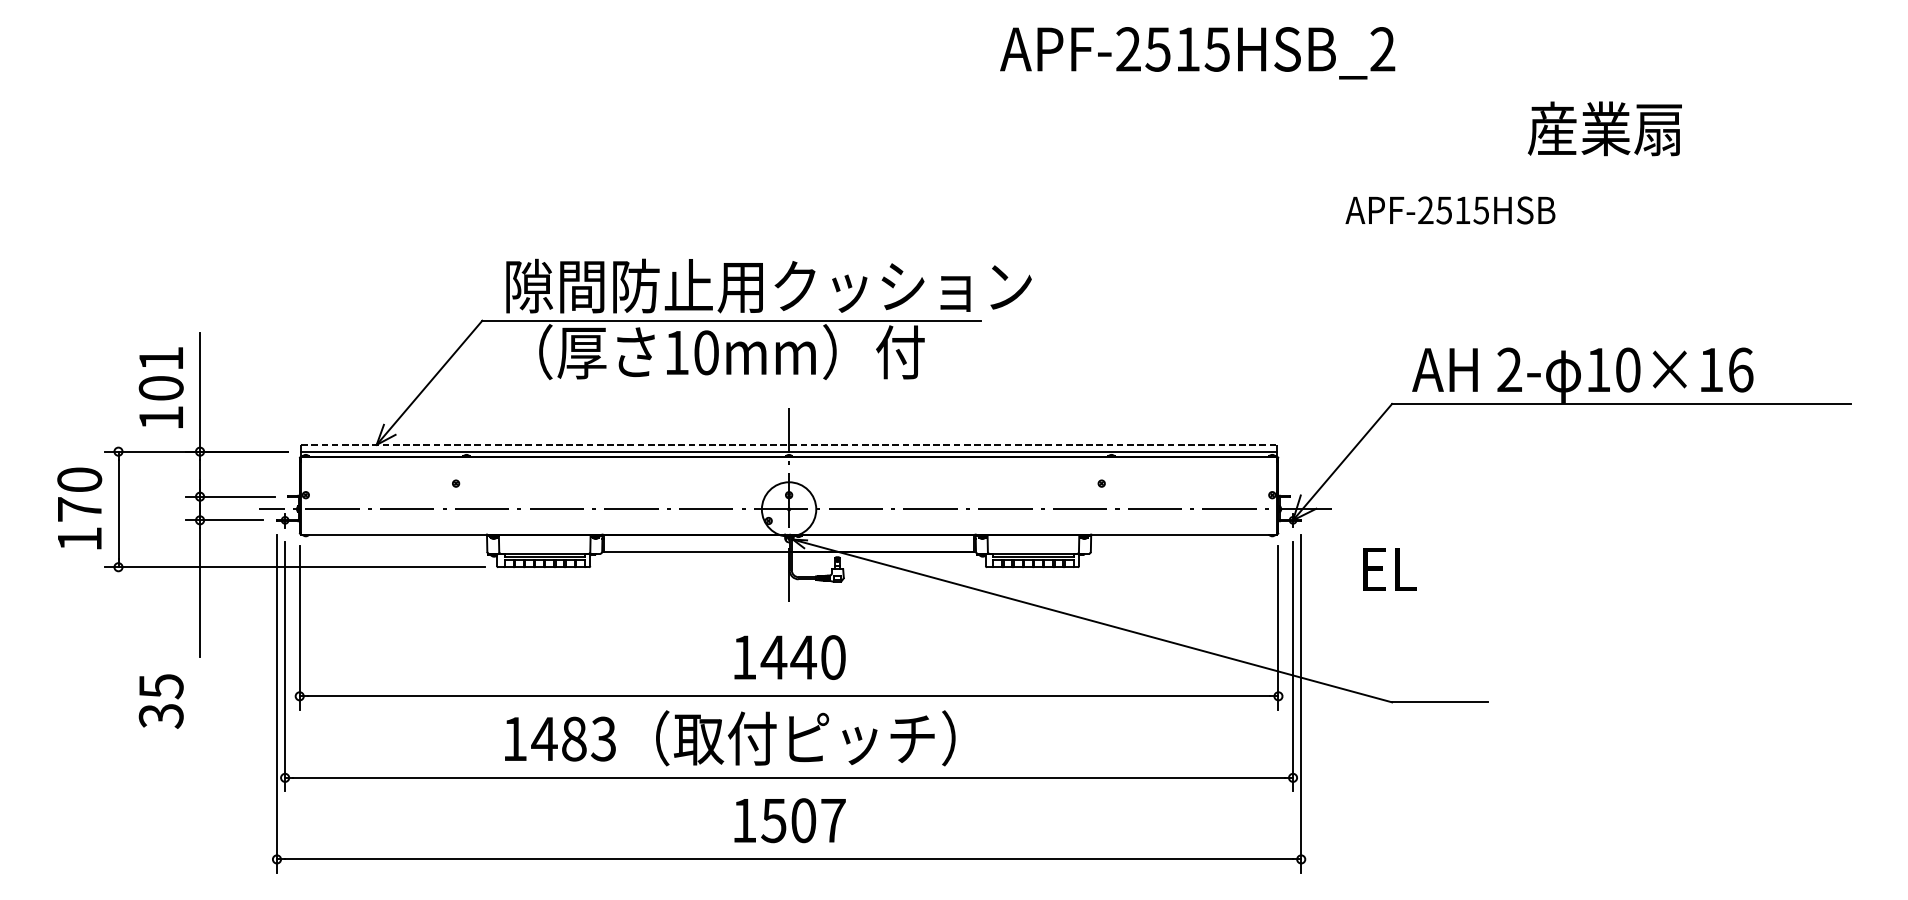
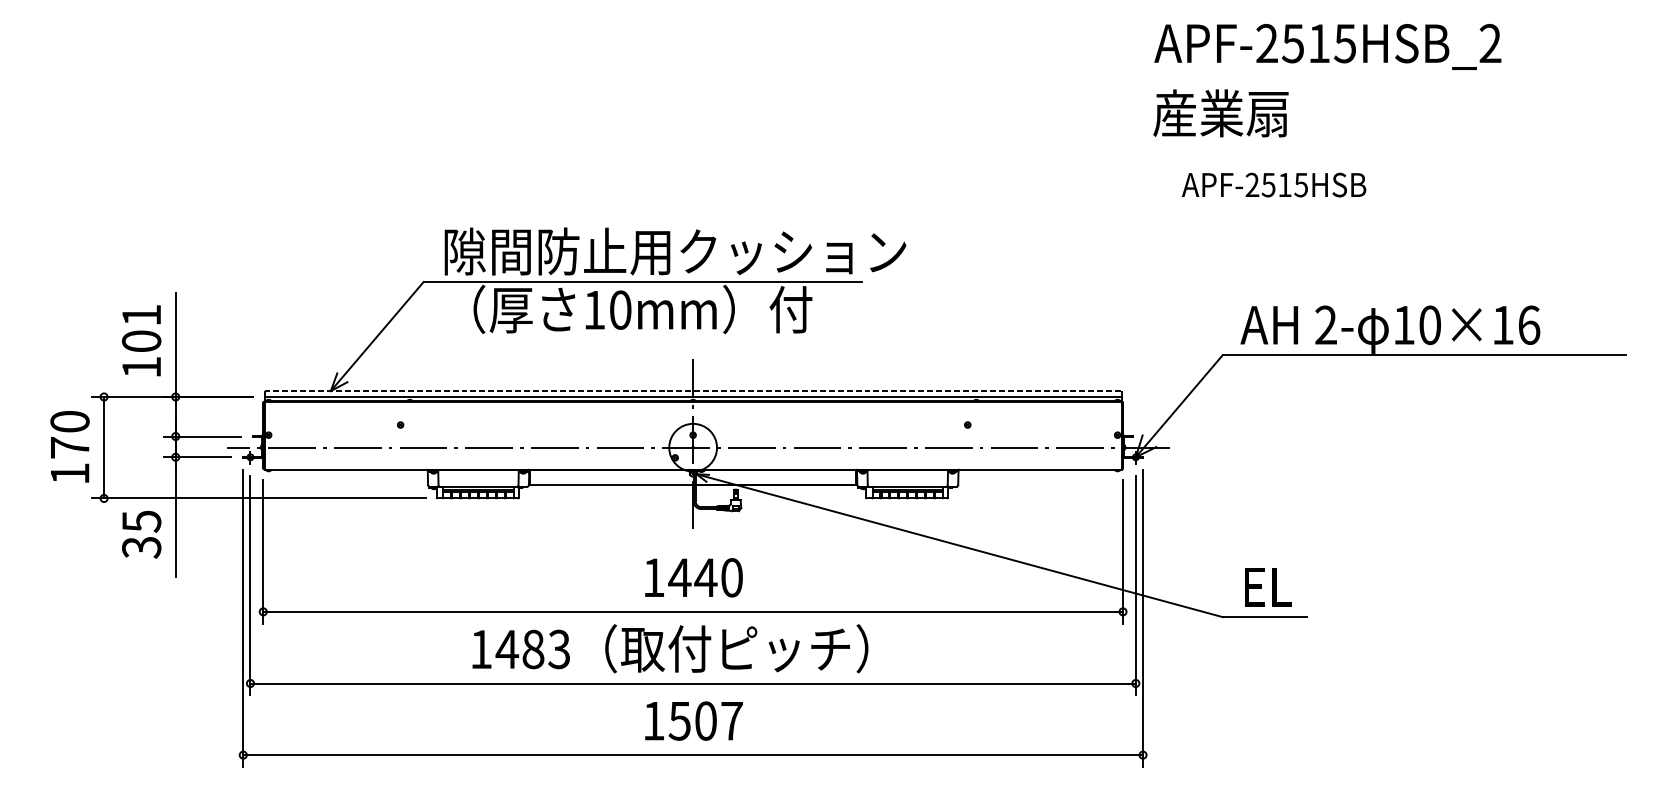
text: (1197, 53) -> (1327, 47), moved
text: (1604, 128) -> (1220, 113), moved
text: (1389, 569) -> (1267, 587), moved
text: (160, 701) -> (140, 534), moved
text: (730, 738) -> (670, 648), moved

